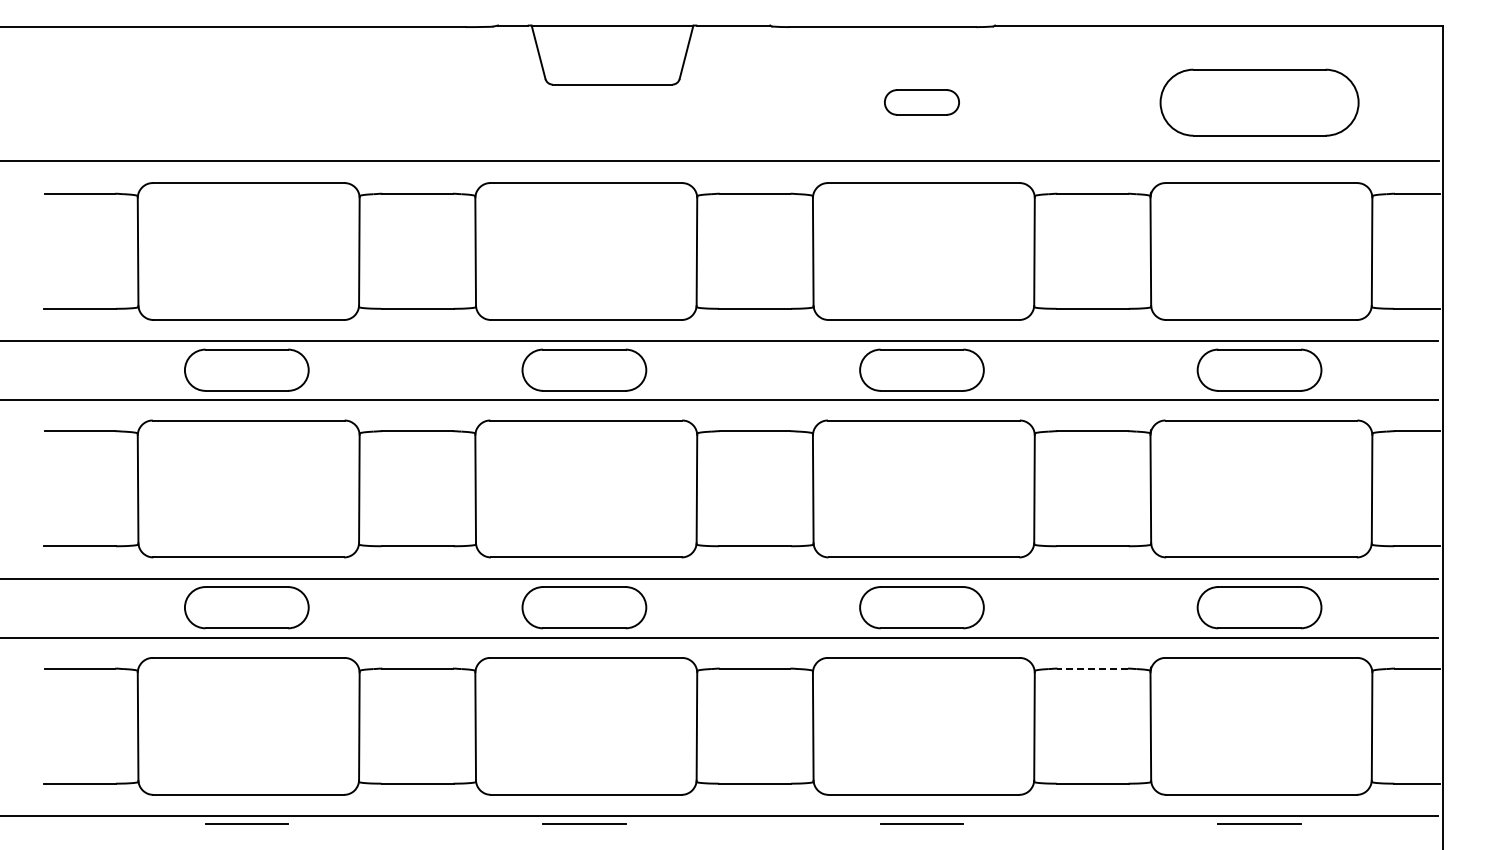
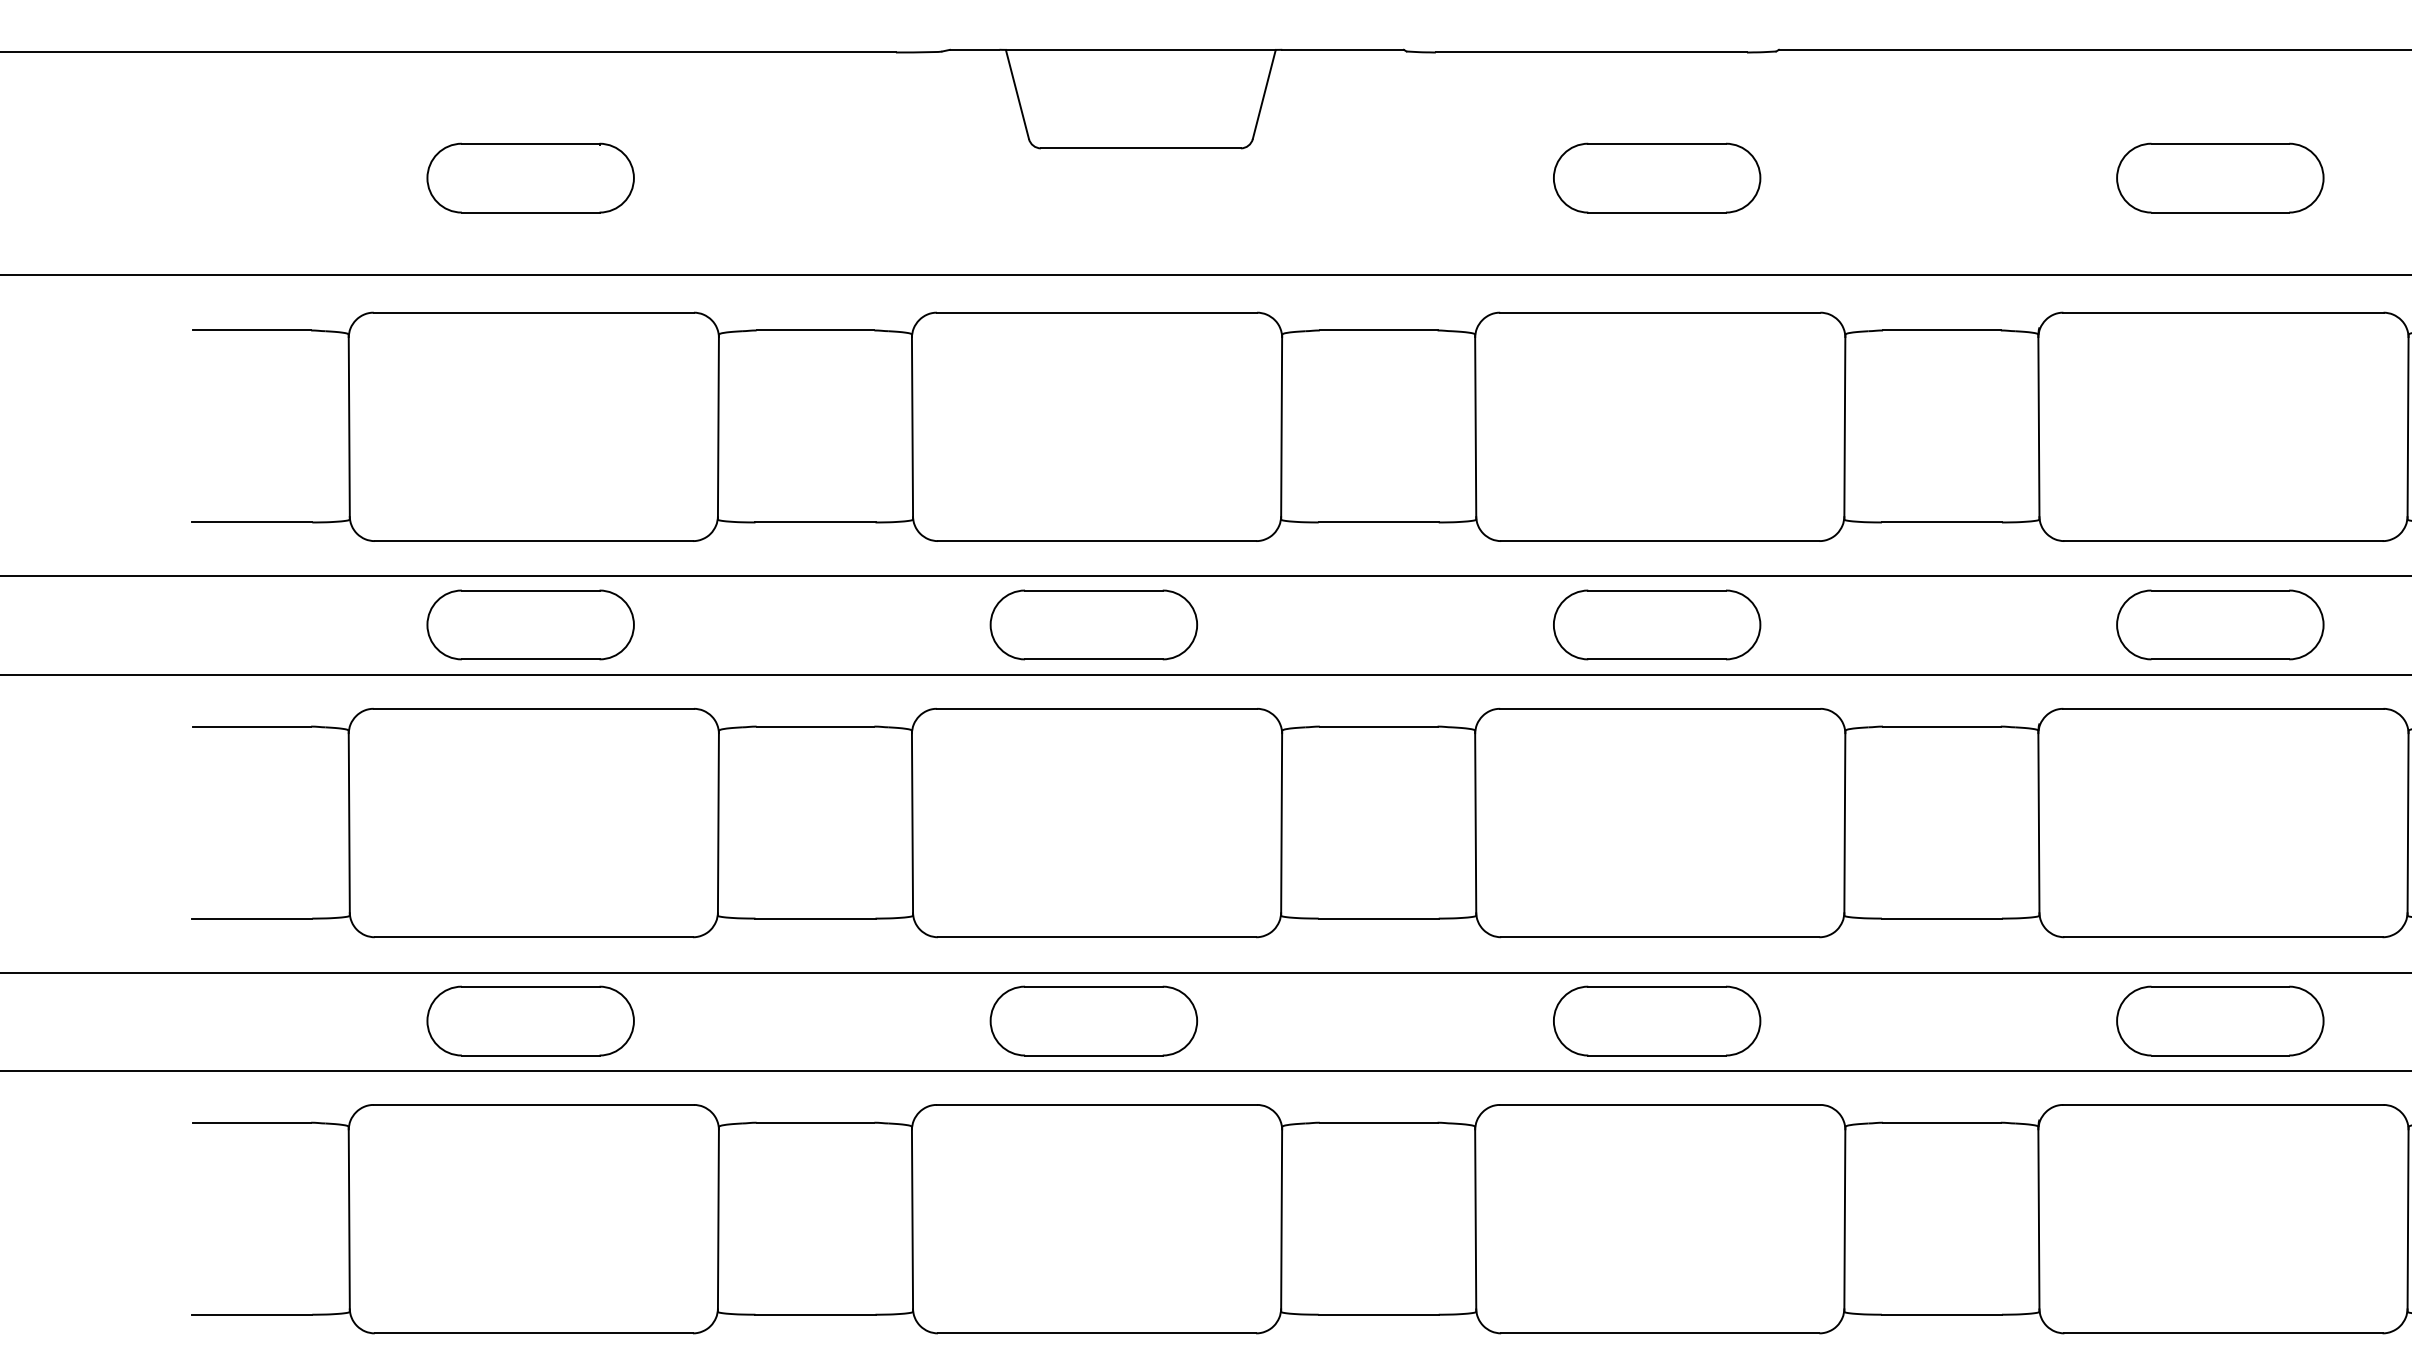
part: (1259, 101) -> (2220, 176), size x0.62
part: (246, 102) -> (530, 178), added
part: (921, 102) -> (1656, 178), size x1.67
line: (1092, 668) -> (1941, 1122), dashed -> solid

